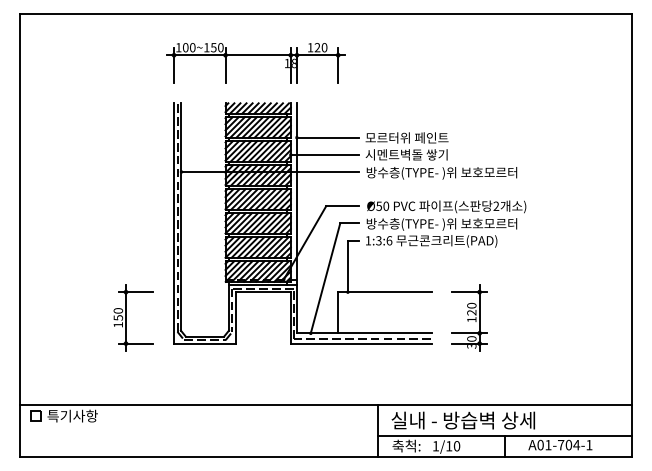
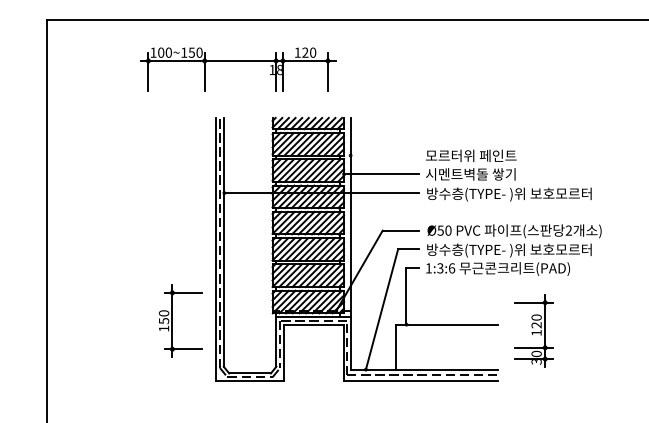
part: (255, 55) -> (237, 61), moved
line: (328, 137) -> (385, 155), removed
part: (126, 317) -> (172, 320), moved
part: (469, 317) -> (534, 330), moved

